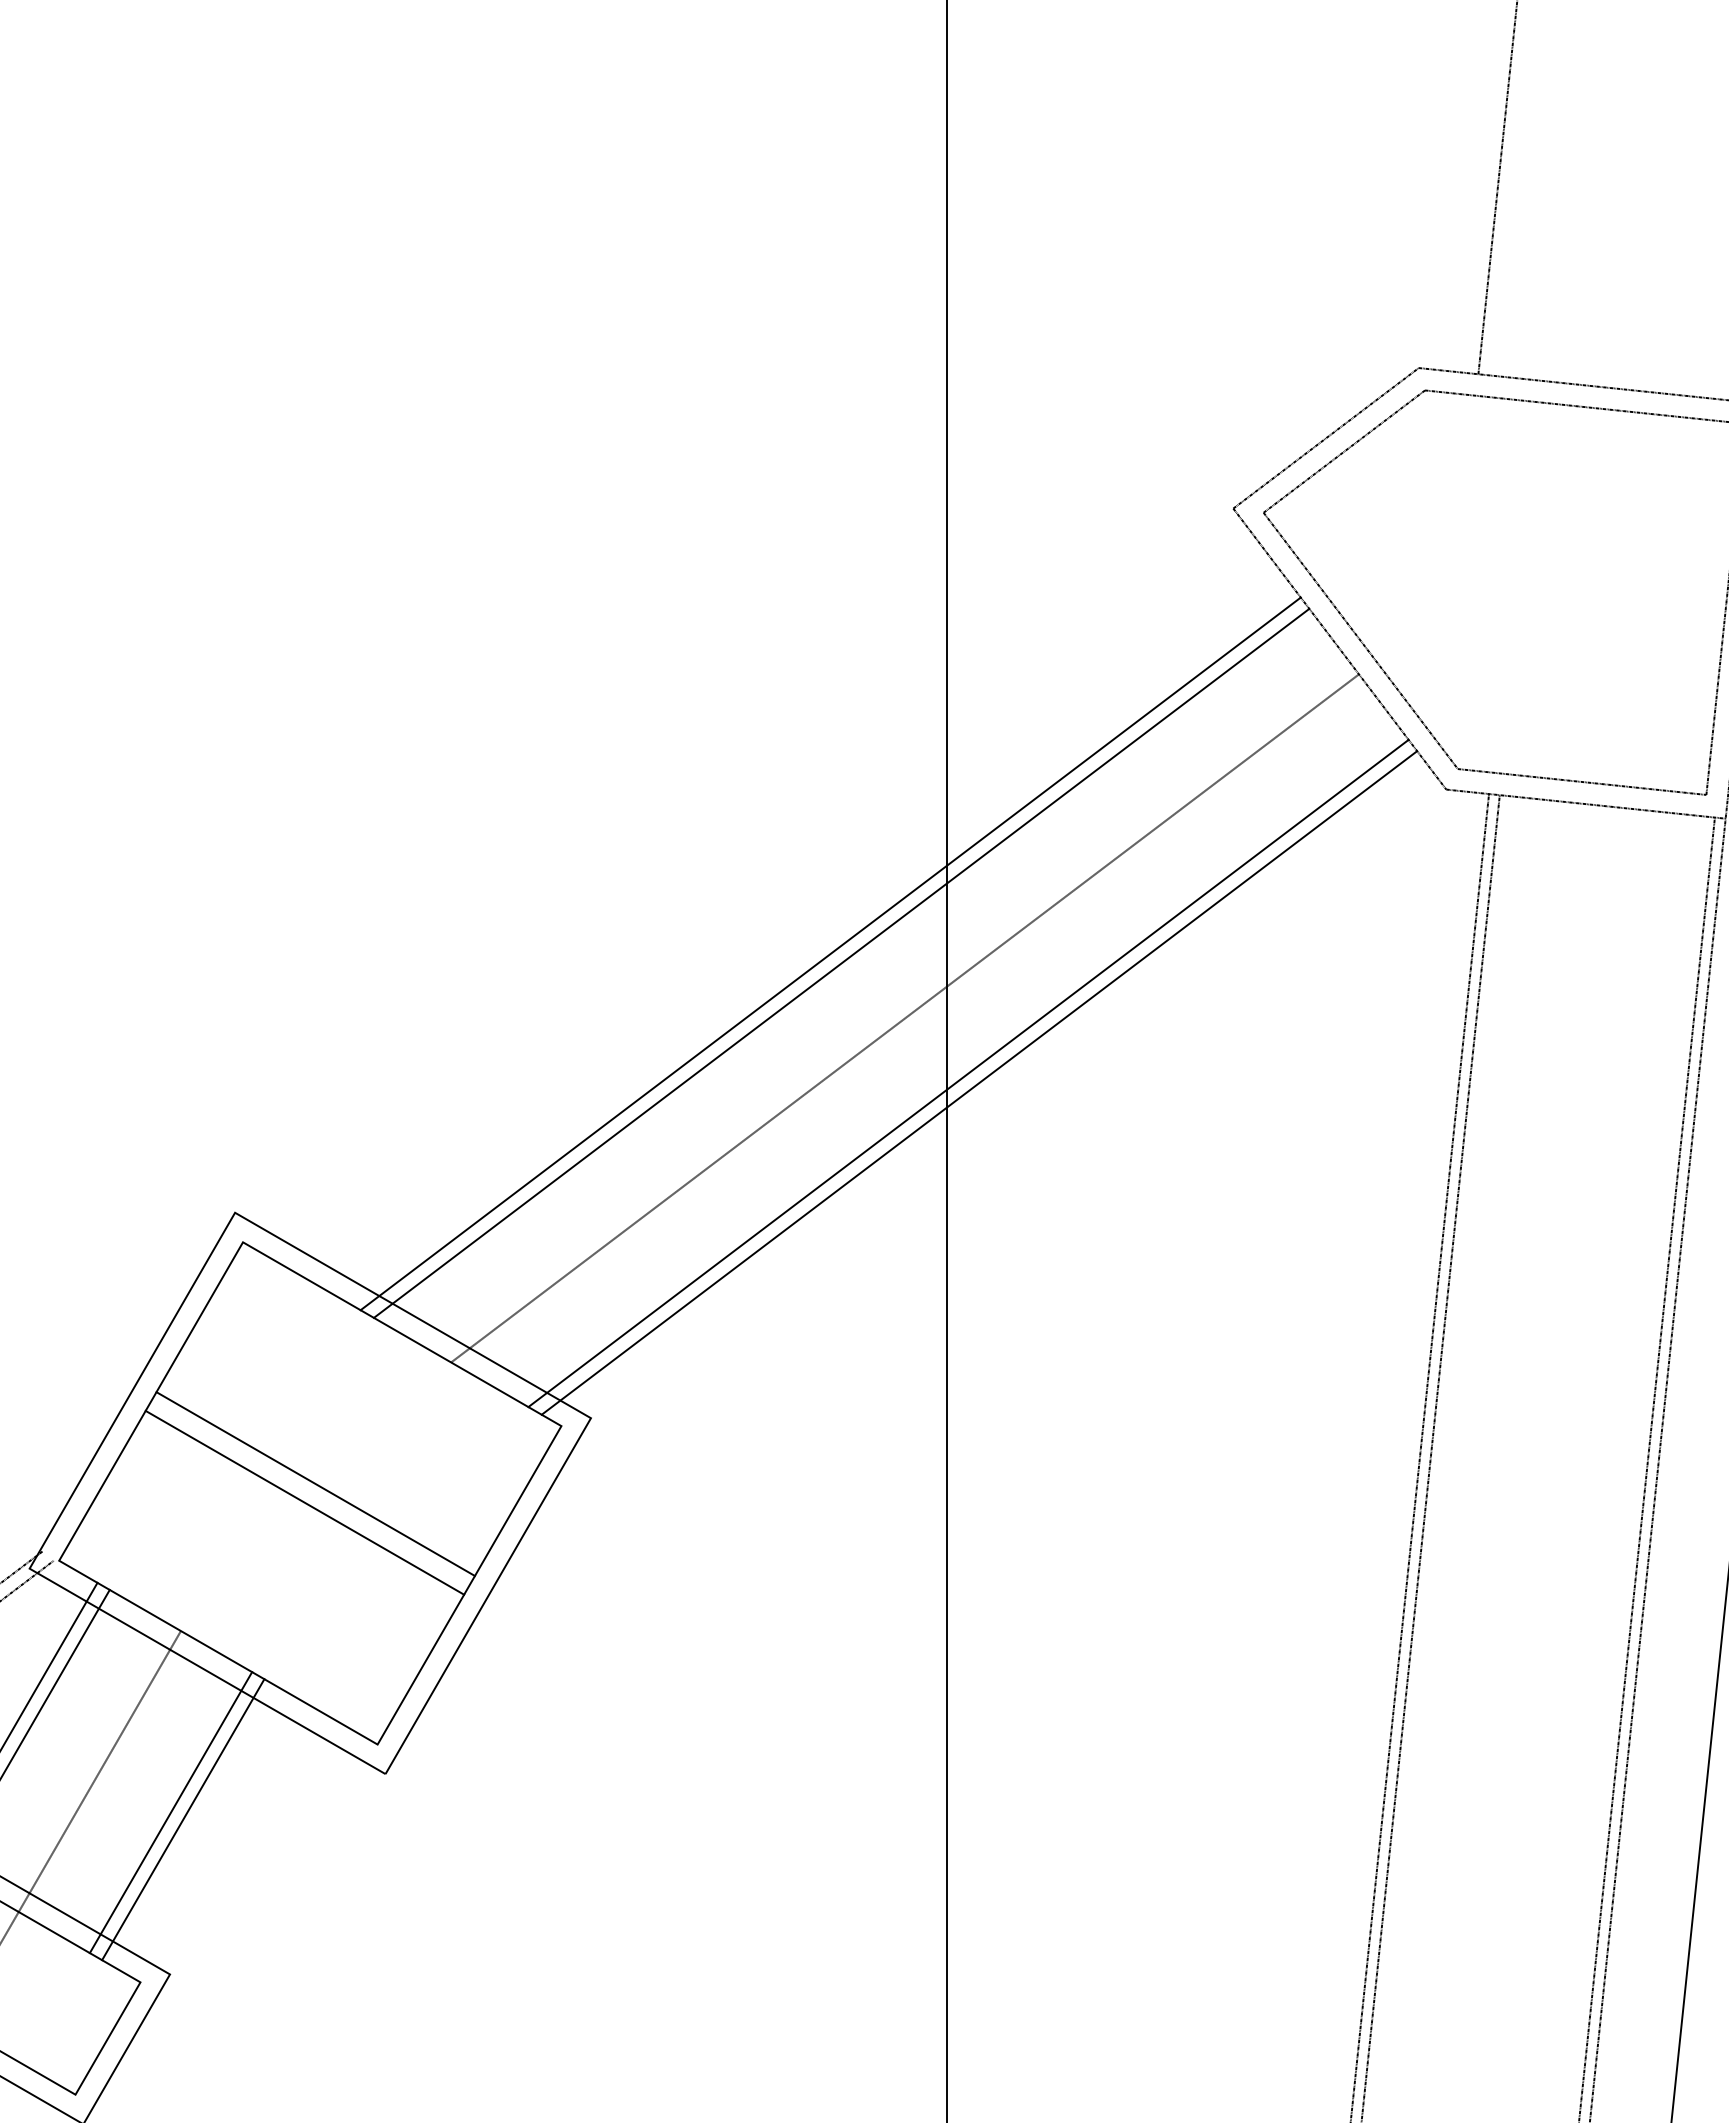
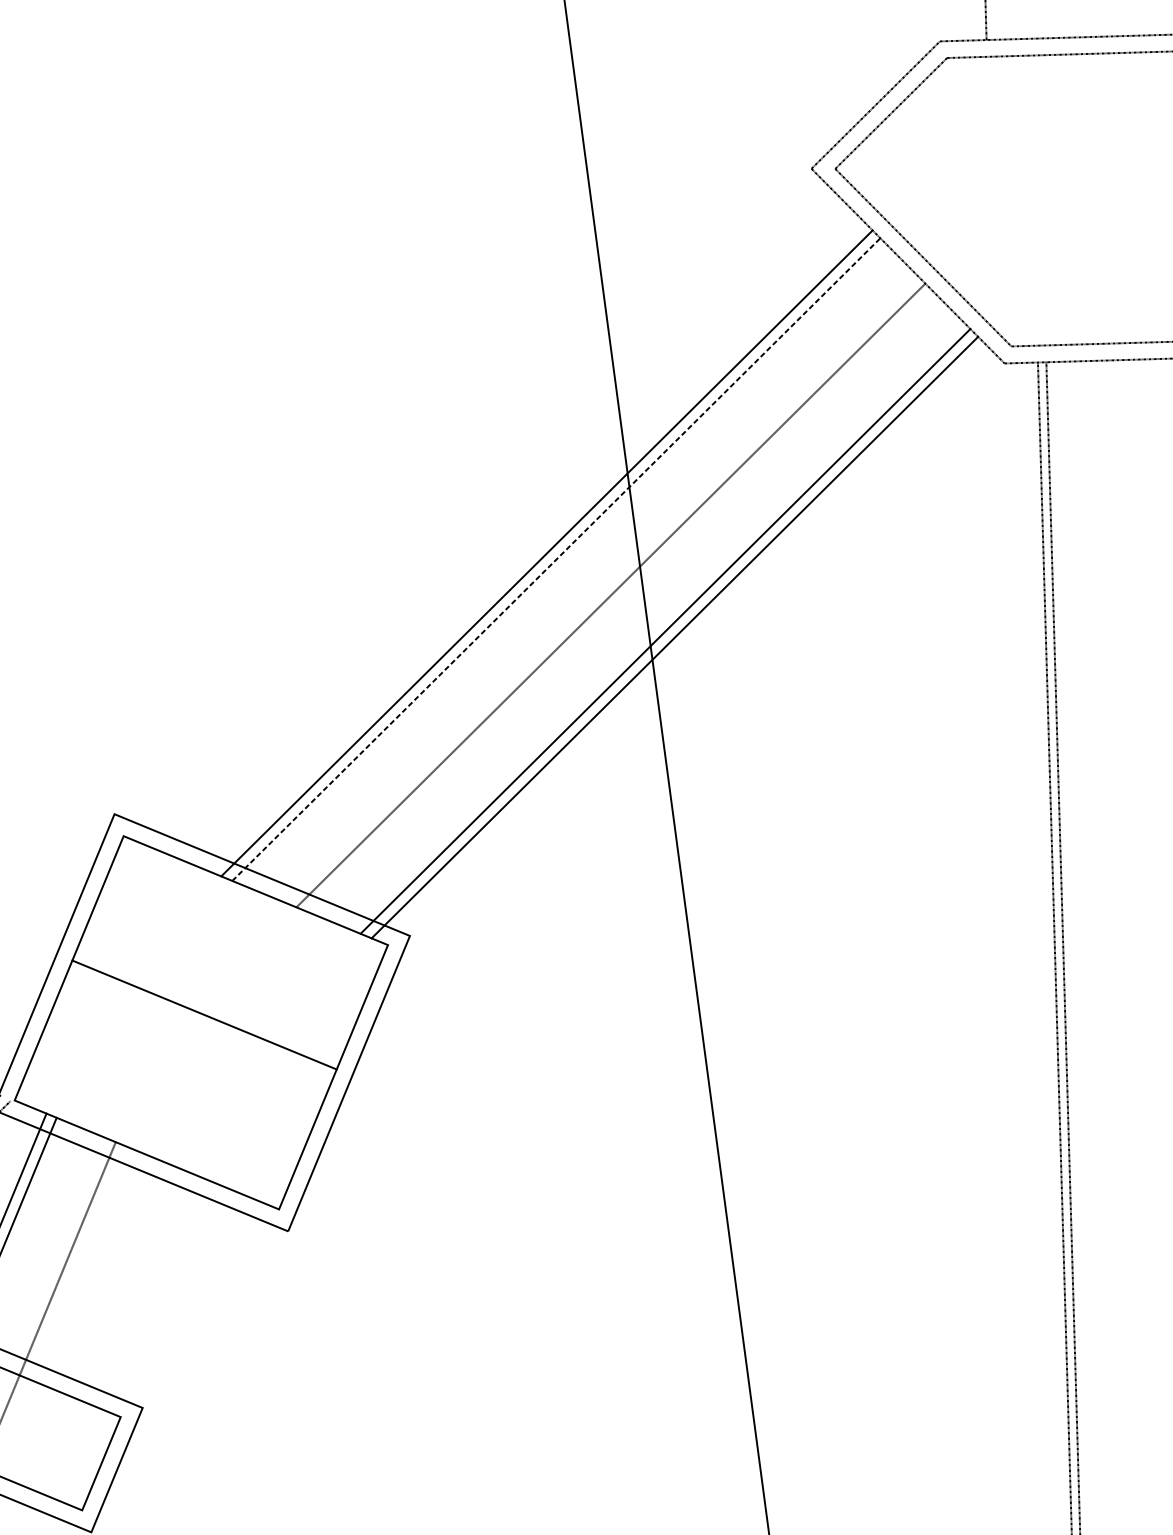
line: (841, 963) -> (556, 559), solid -> dashed
line: (304, 1502) -> (197, 1030), removed
line: (170, 1812) -> (126, 1283), removed
line: (183, 1819) -> (137, 1287), removed

